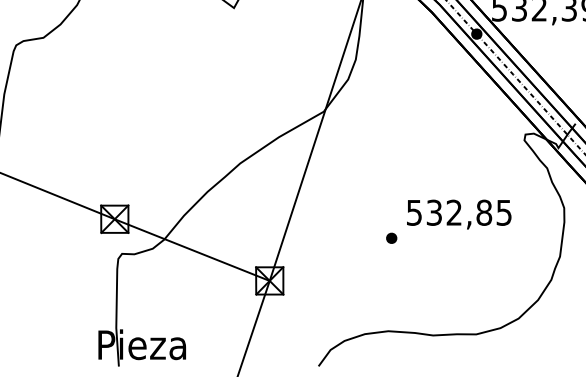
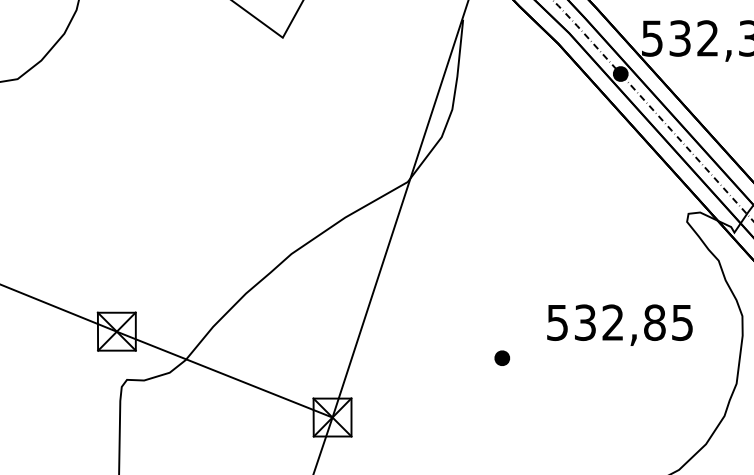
text: (459, 214) -> (620, 325), moved

